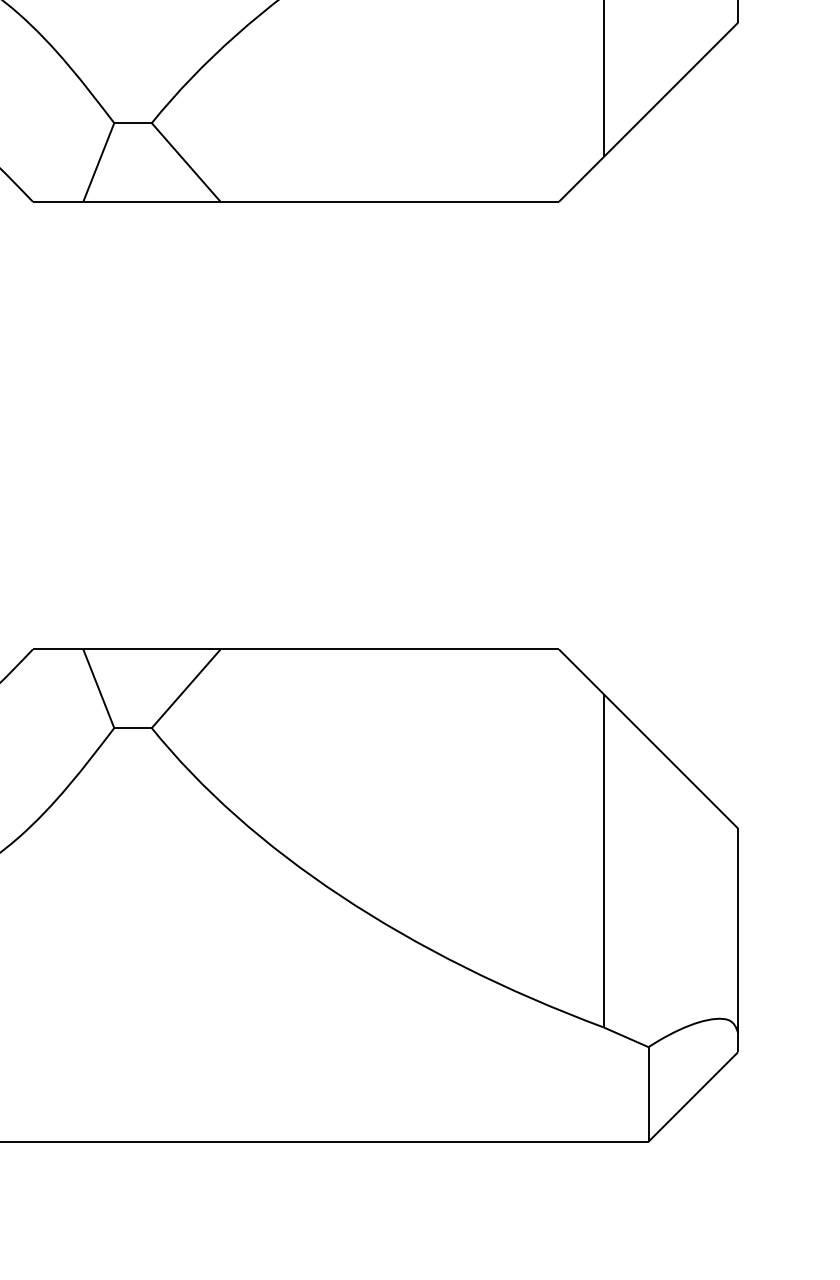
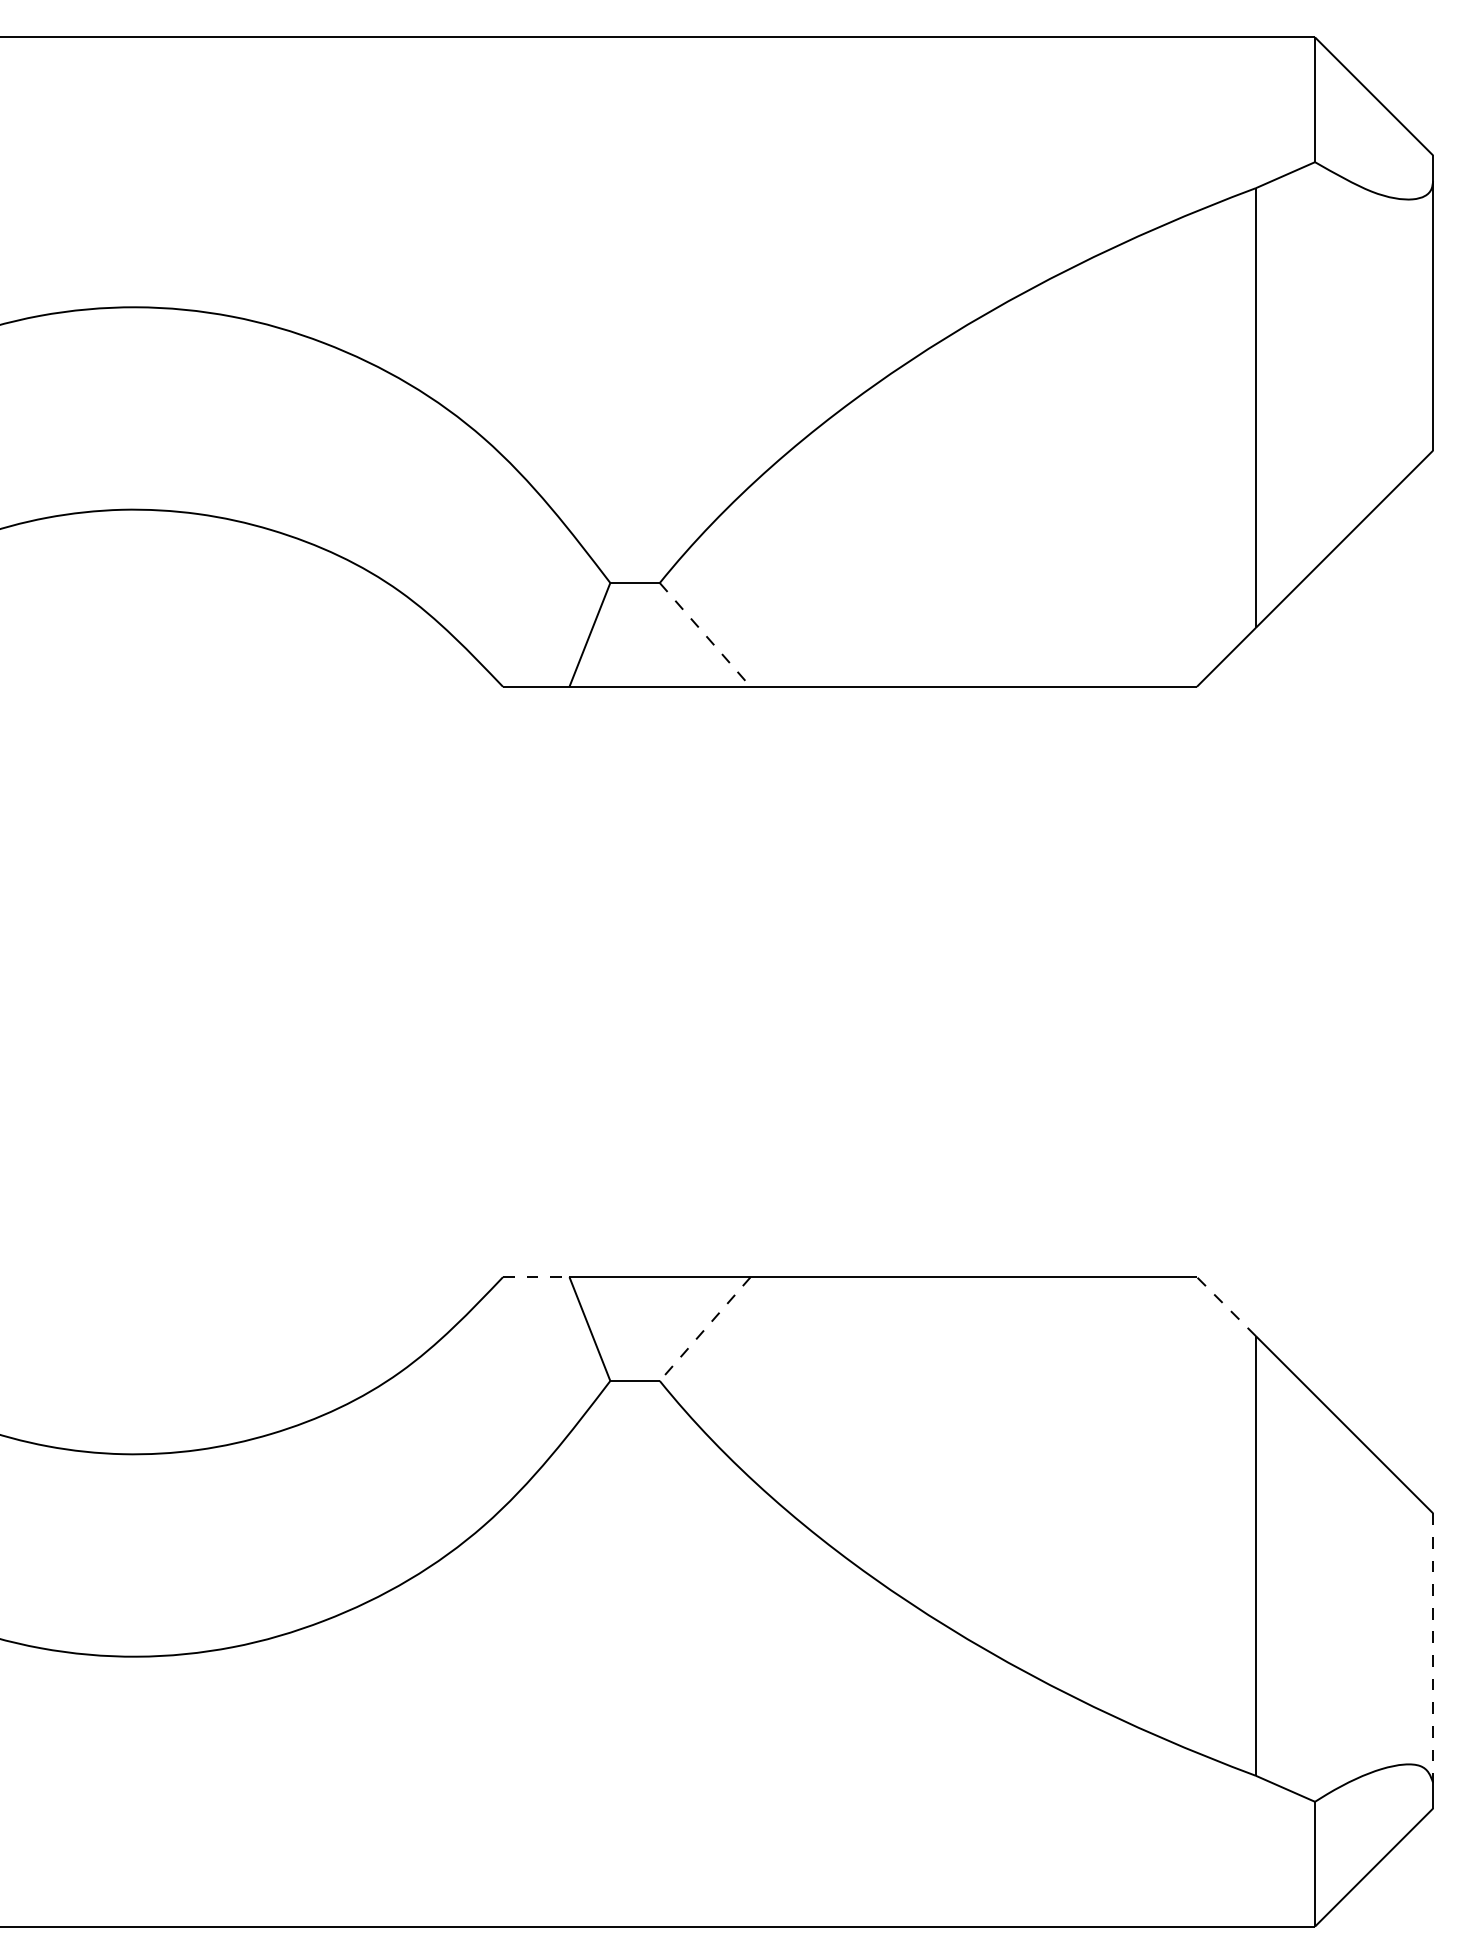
line: (186, 162) -> (705, 634), solid -> dashed
line: (58, 649) -> (536, 1277), solid -> dashed
line: (581, 671) -> (1226, 1306), solid -> dashed
line: (186, 689) -> (705, 1329), solid -> dashed
line: (738, 930) -> (1433, 1648), solid -> dashed

